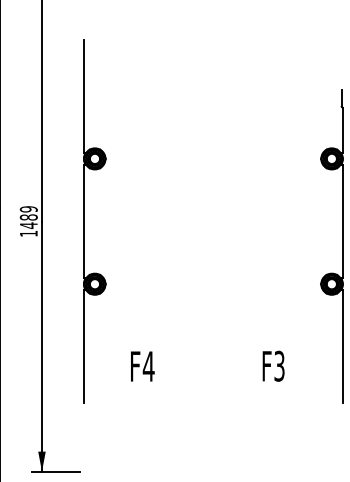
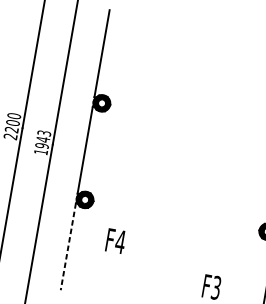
text: (28, 217) -> (42, 139), 1489 -> 1943
line: (84, 347) -> (68, 247), solid -> dashed
text: (142, 366) -> (115, 241), moved

